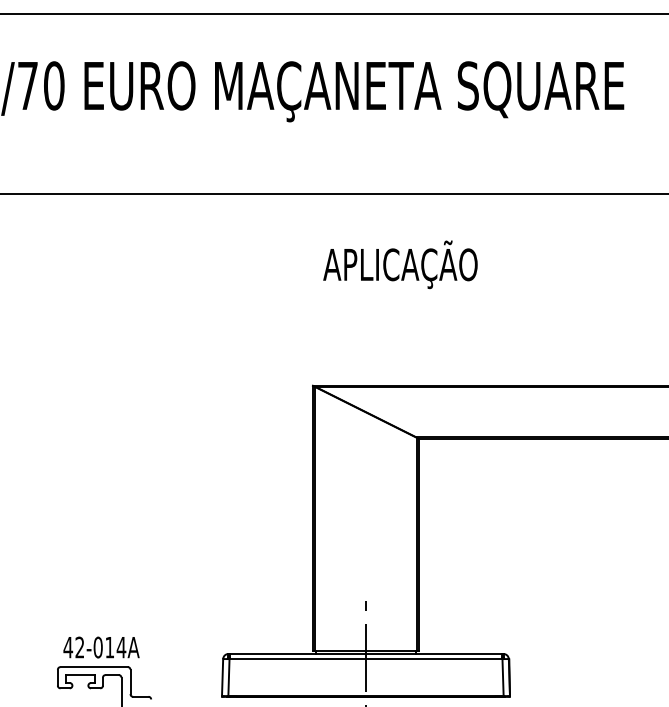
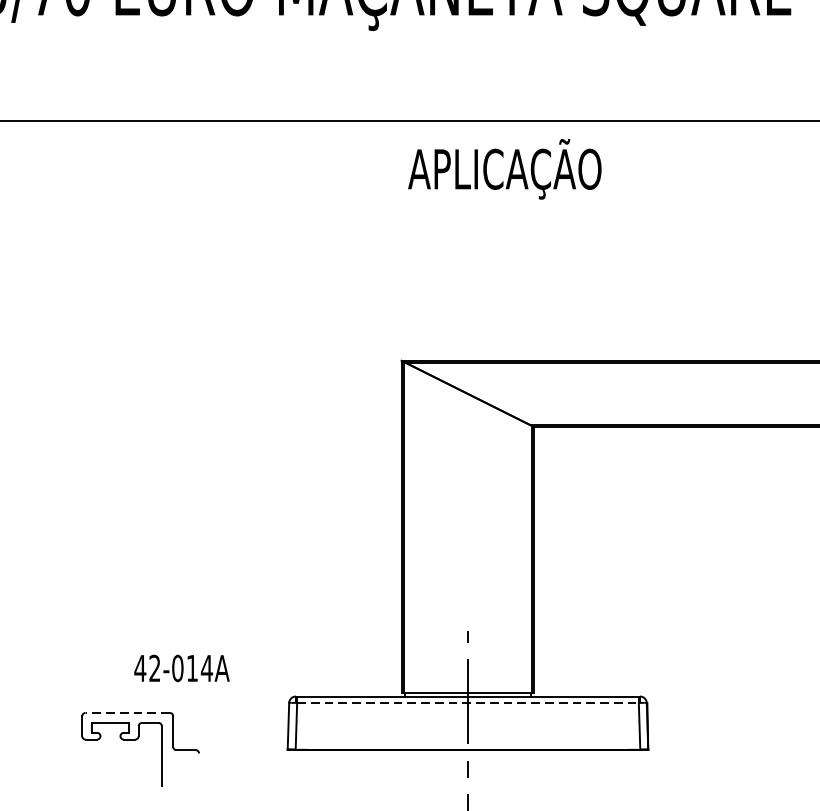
text: (400, 264) -> (504, 168), moved
text: (101, 647) -> (181, 668), moved
line: (366, 659) -> (468, 703), solid -> dashed
line: (94, 667) -> (128, 713), solid -> dashed

